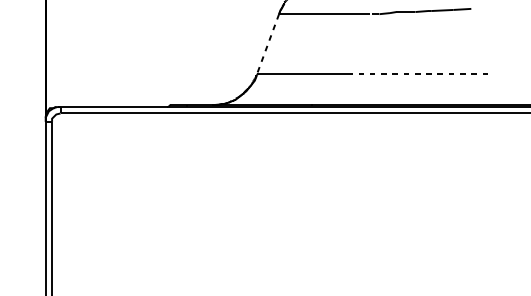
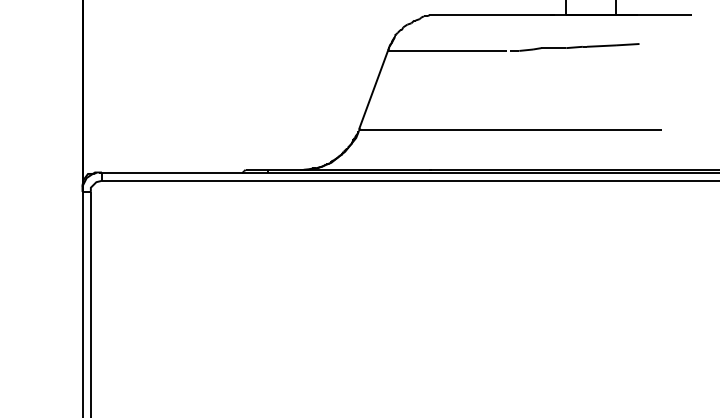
line: (268, 44) -> (373, 90), dashed -> solid
line: (419, 74) -> (571, 129), dashed -> solid

